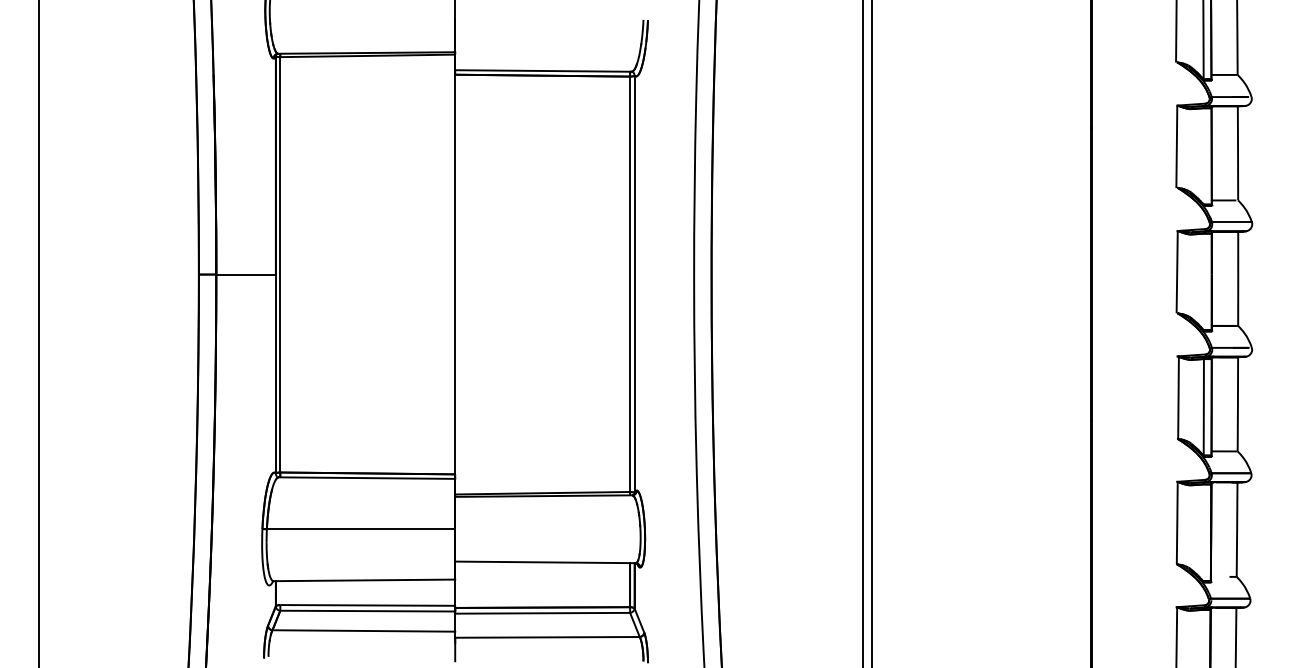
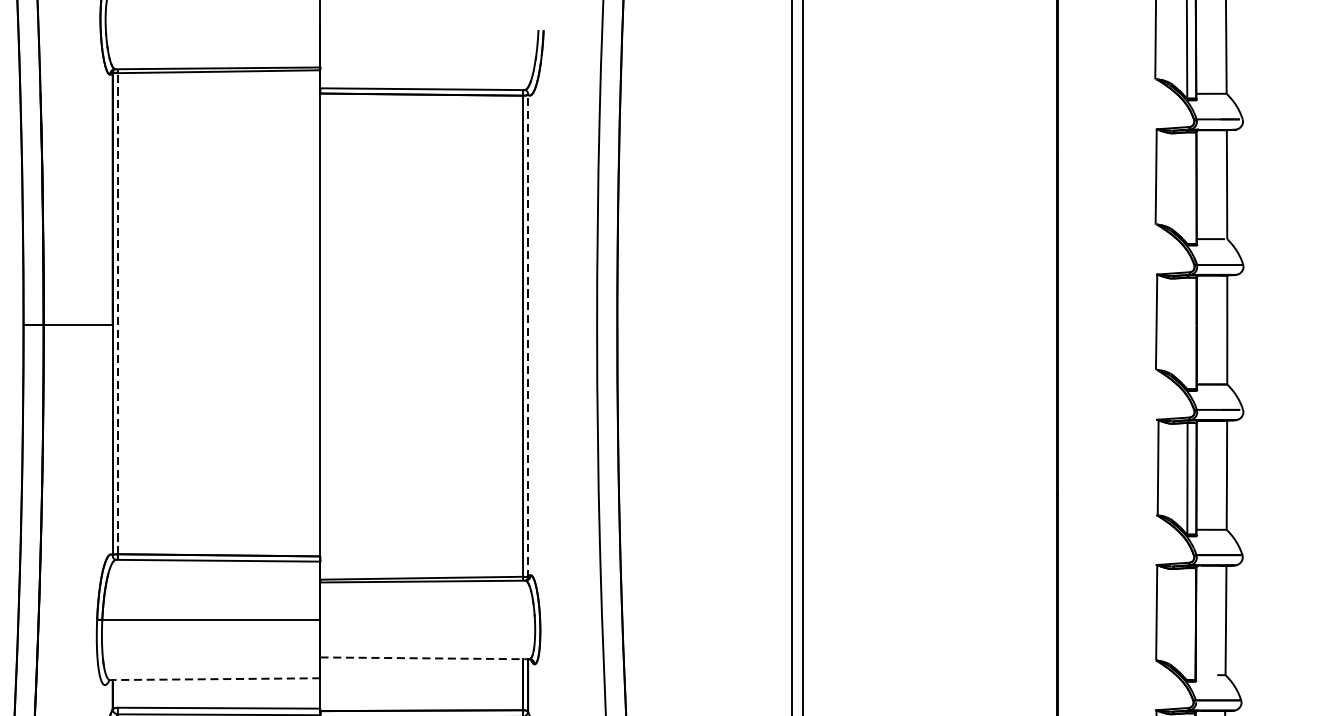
line: (280, 264) -> (118, 313), solid -> dashed
line: (634, 284) -> (528, 336), solid -> dashed
line: (545, 562) -> (424, 658), solid -> dashed
line: (364, 580) -> (215, 679), solid -> dashed

